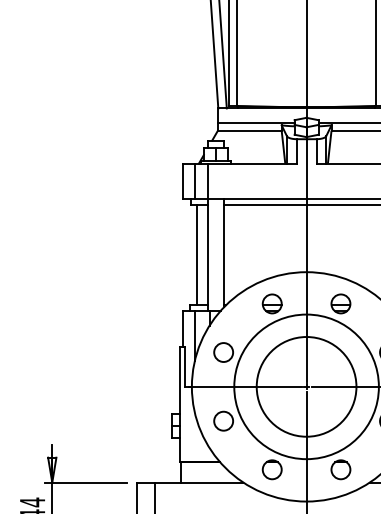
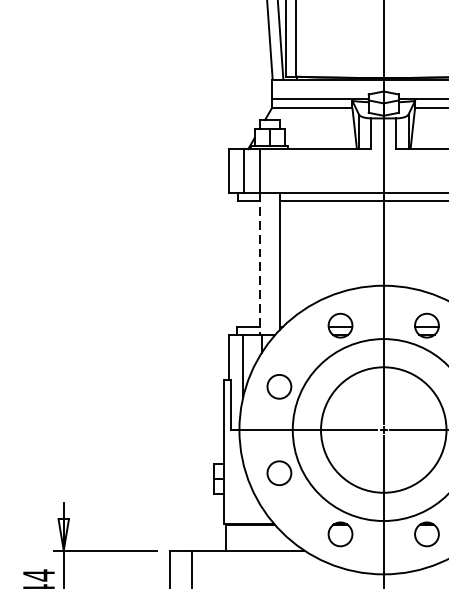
line: (197, 255) -> (246, 264), removed
line: (207, 255) -> (259, 264), solid -> dashed

